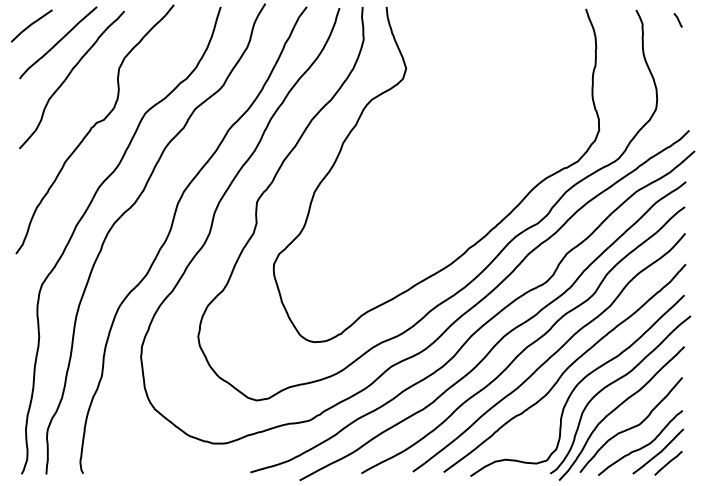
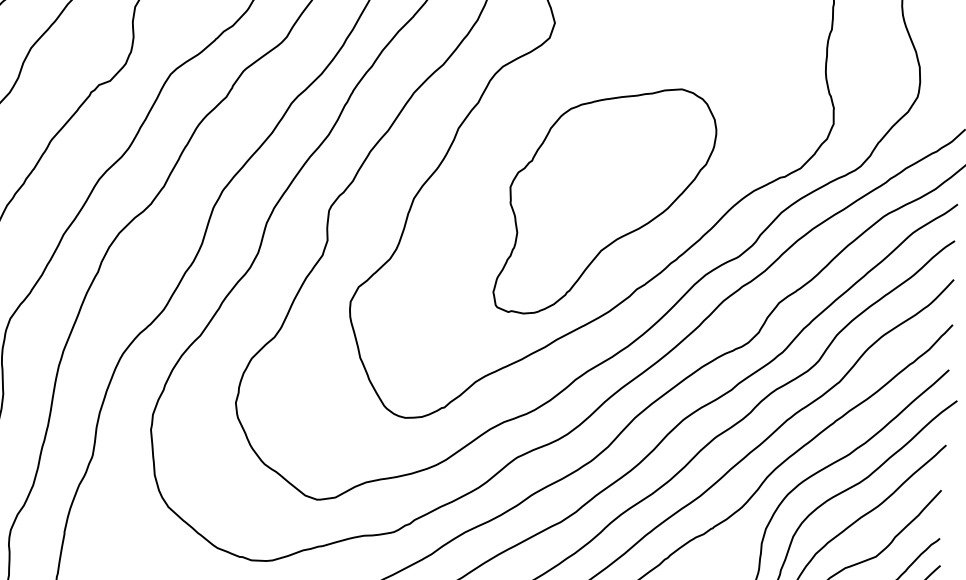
part: (445, 188) -> (605, 200), added

